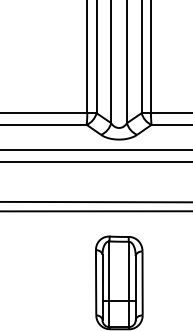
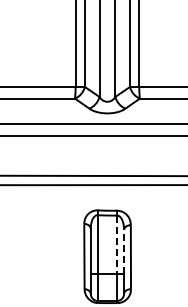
line: (128, 271) -> (116, 245), solid -> dashed
line: (135, 277) -> (123, 251), solid -> dashed

